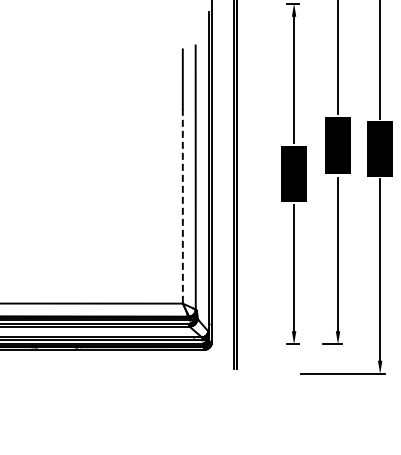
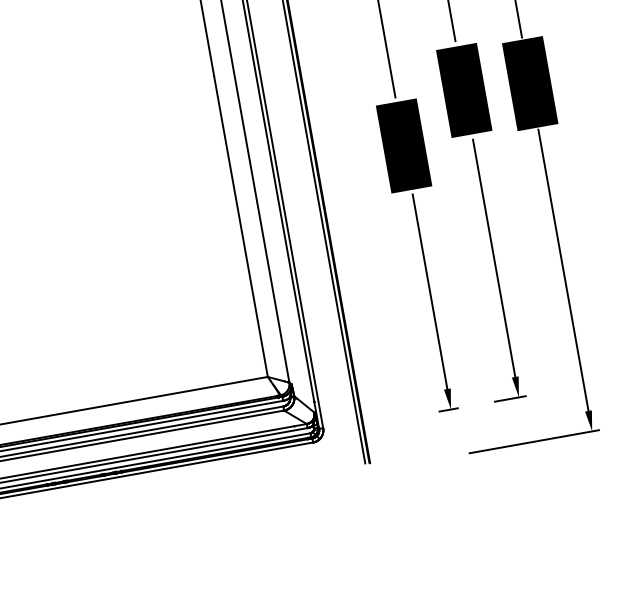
line: (182, 206) -> (240, 226), dashed -> solid

